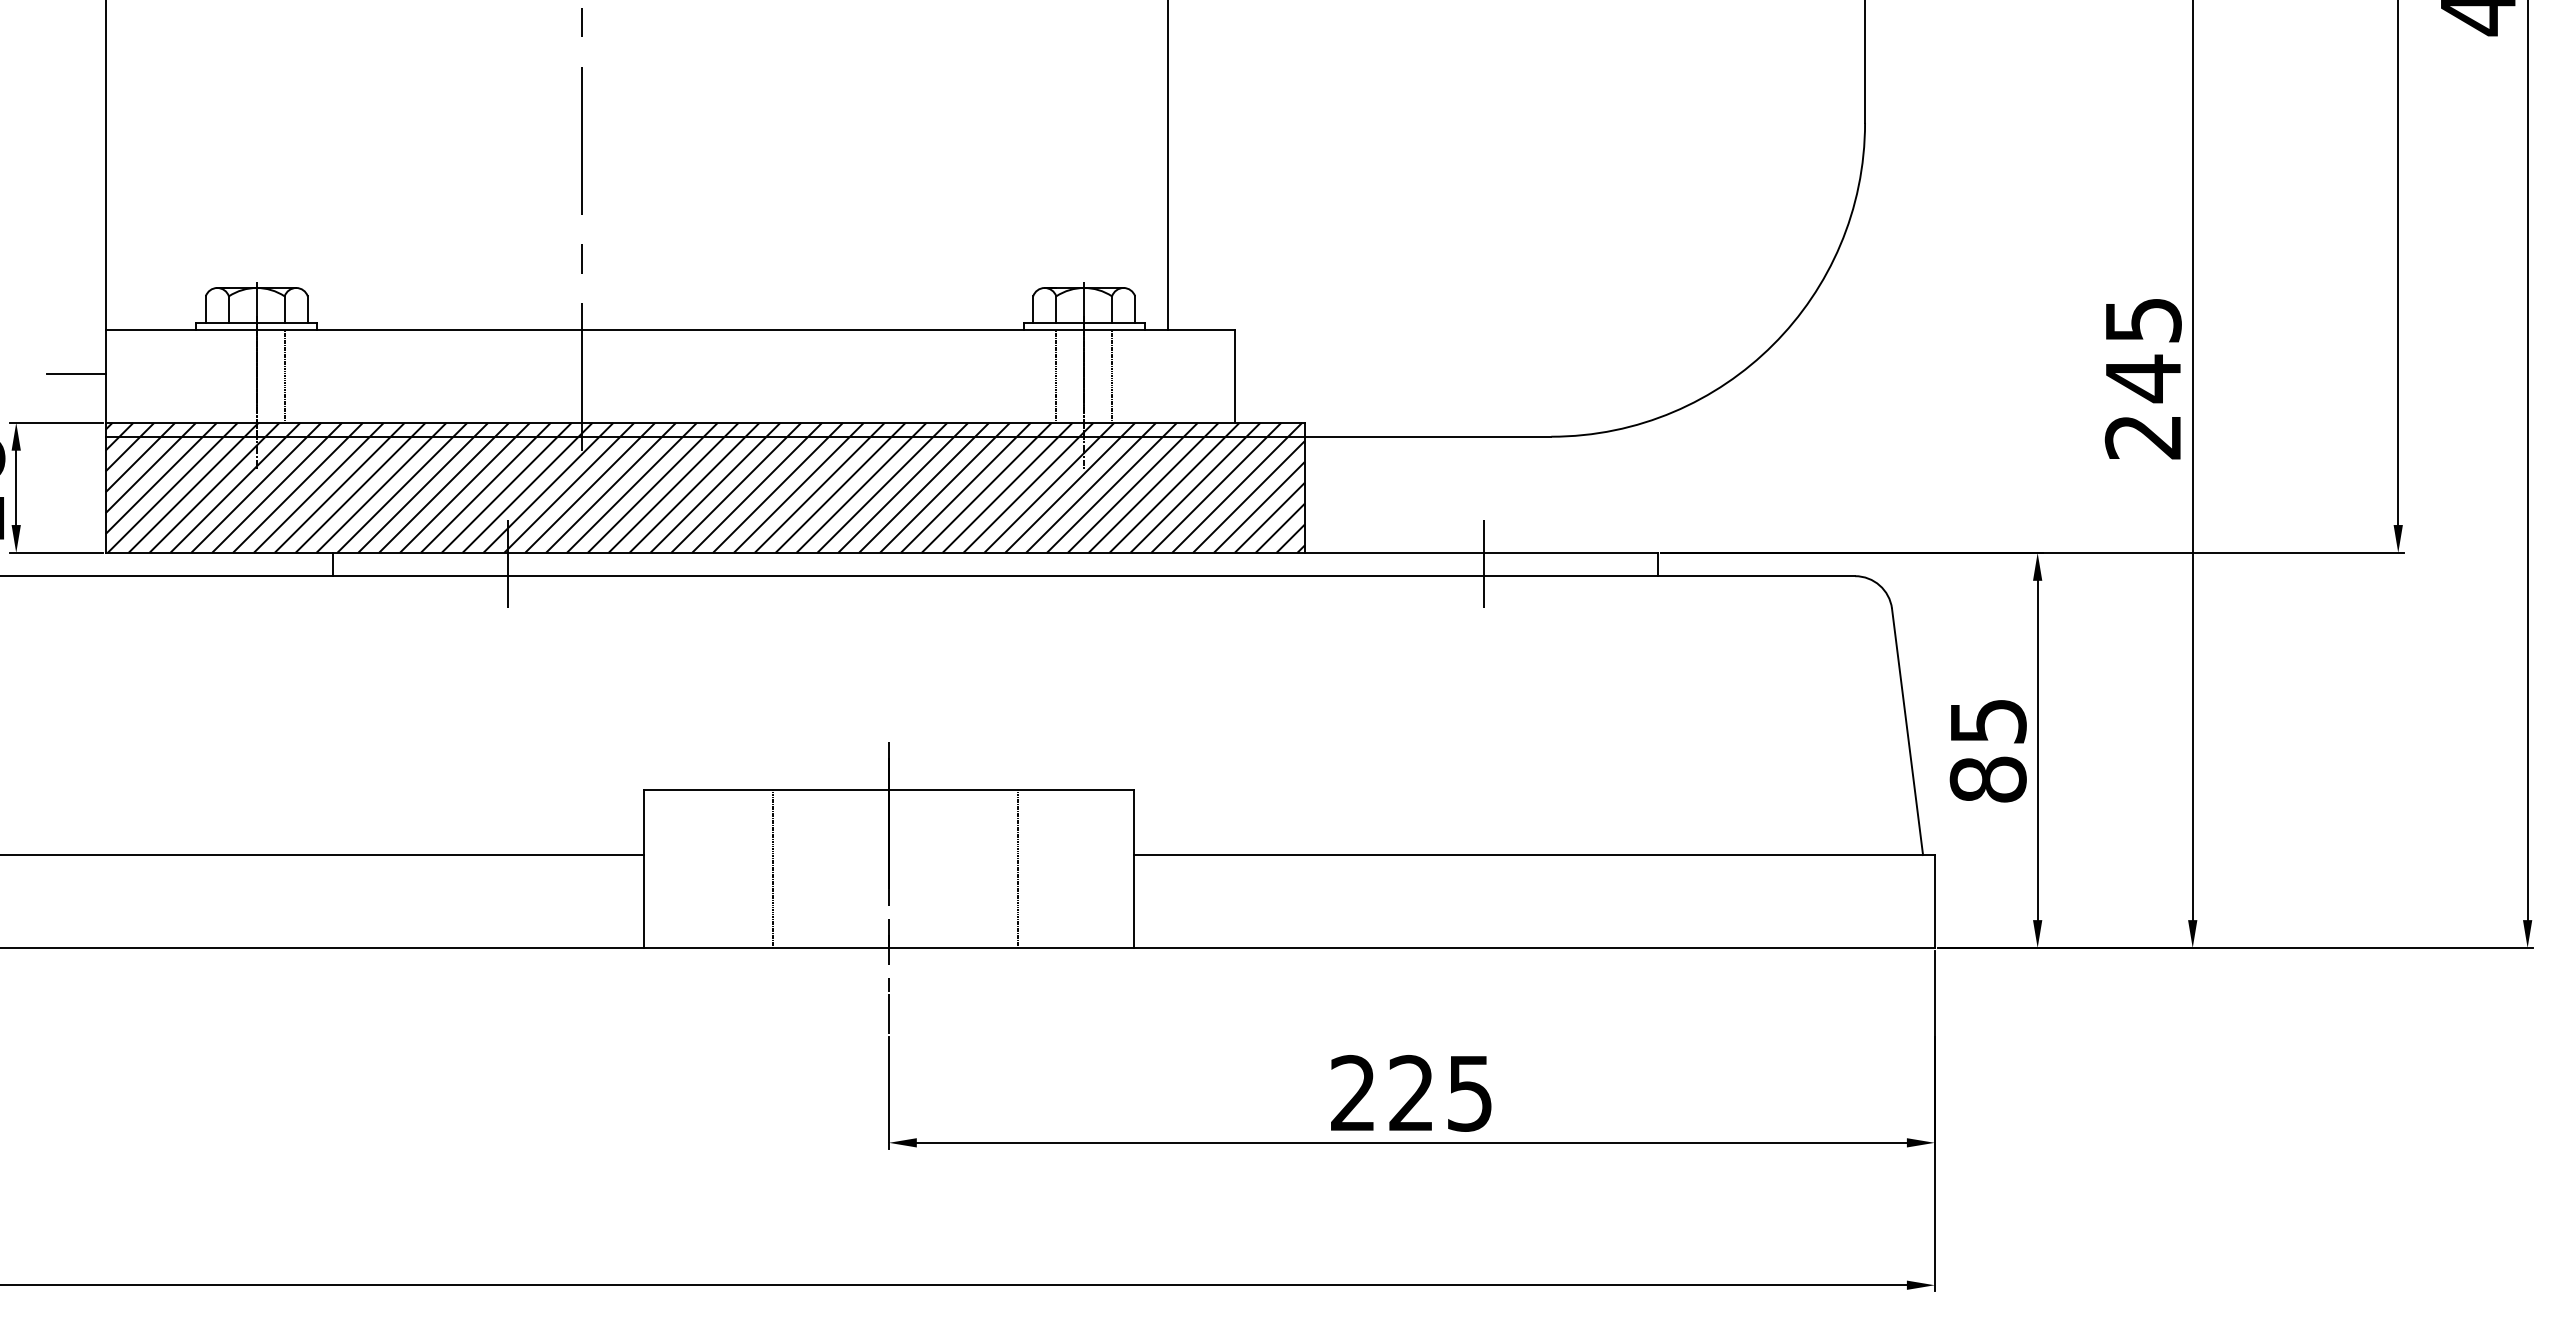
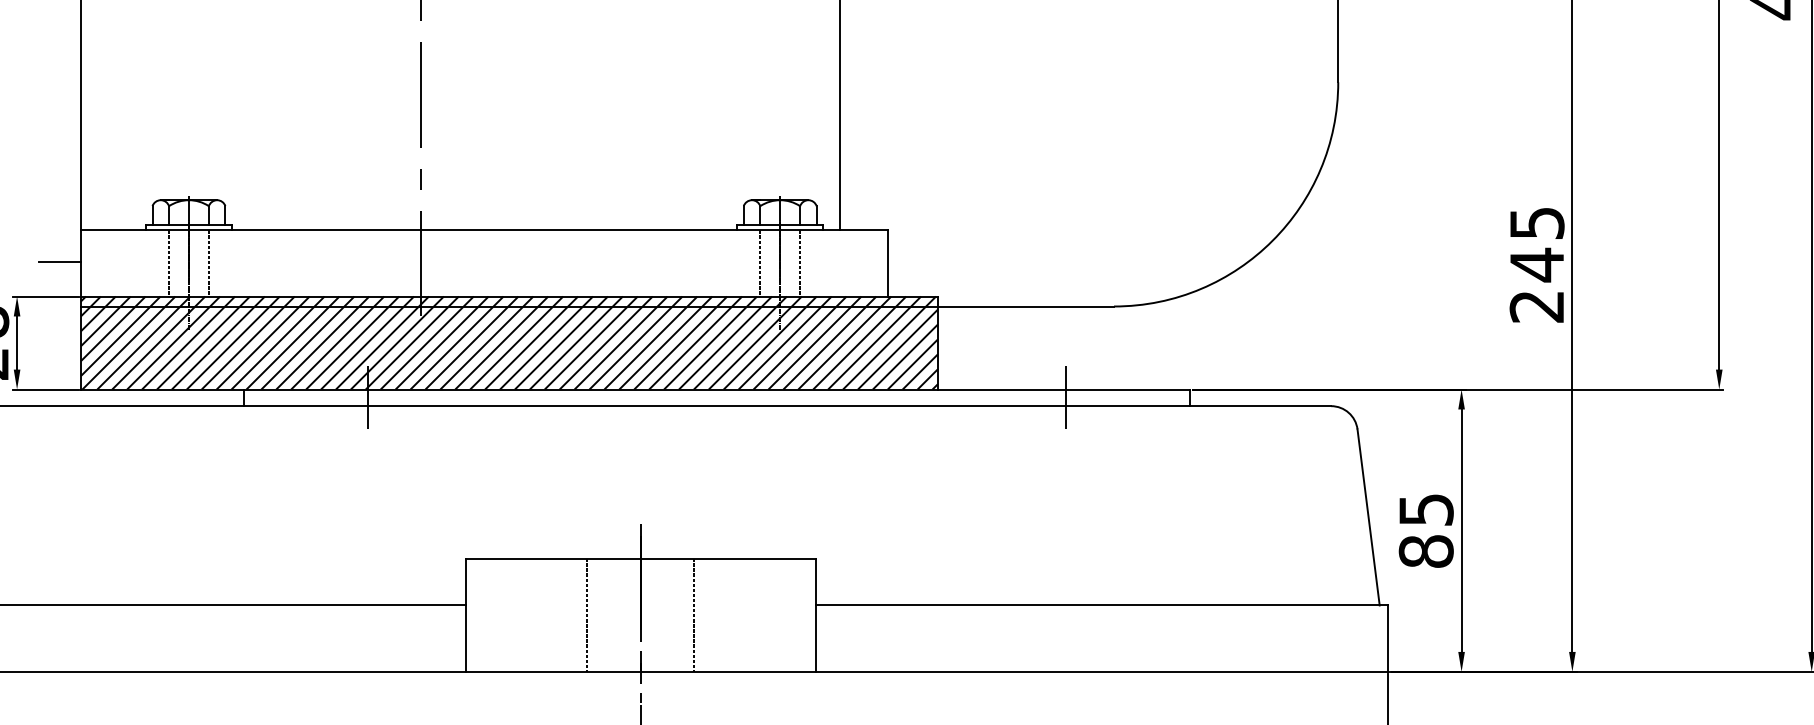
line: (228, 375) -> (168, 262), added
line: (773, 869) -> (587, 615), moved
line: (1017, 869) -> (693, 615), moved

